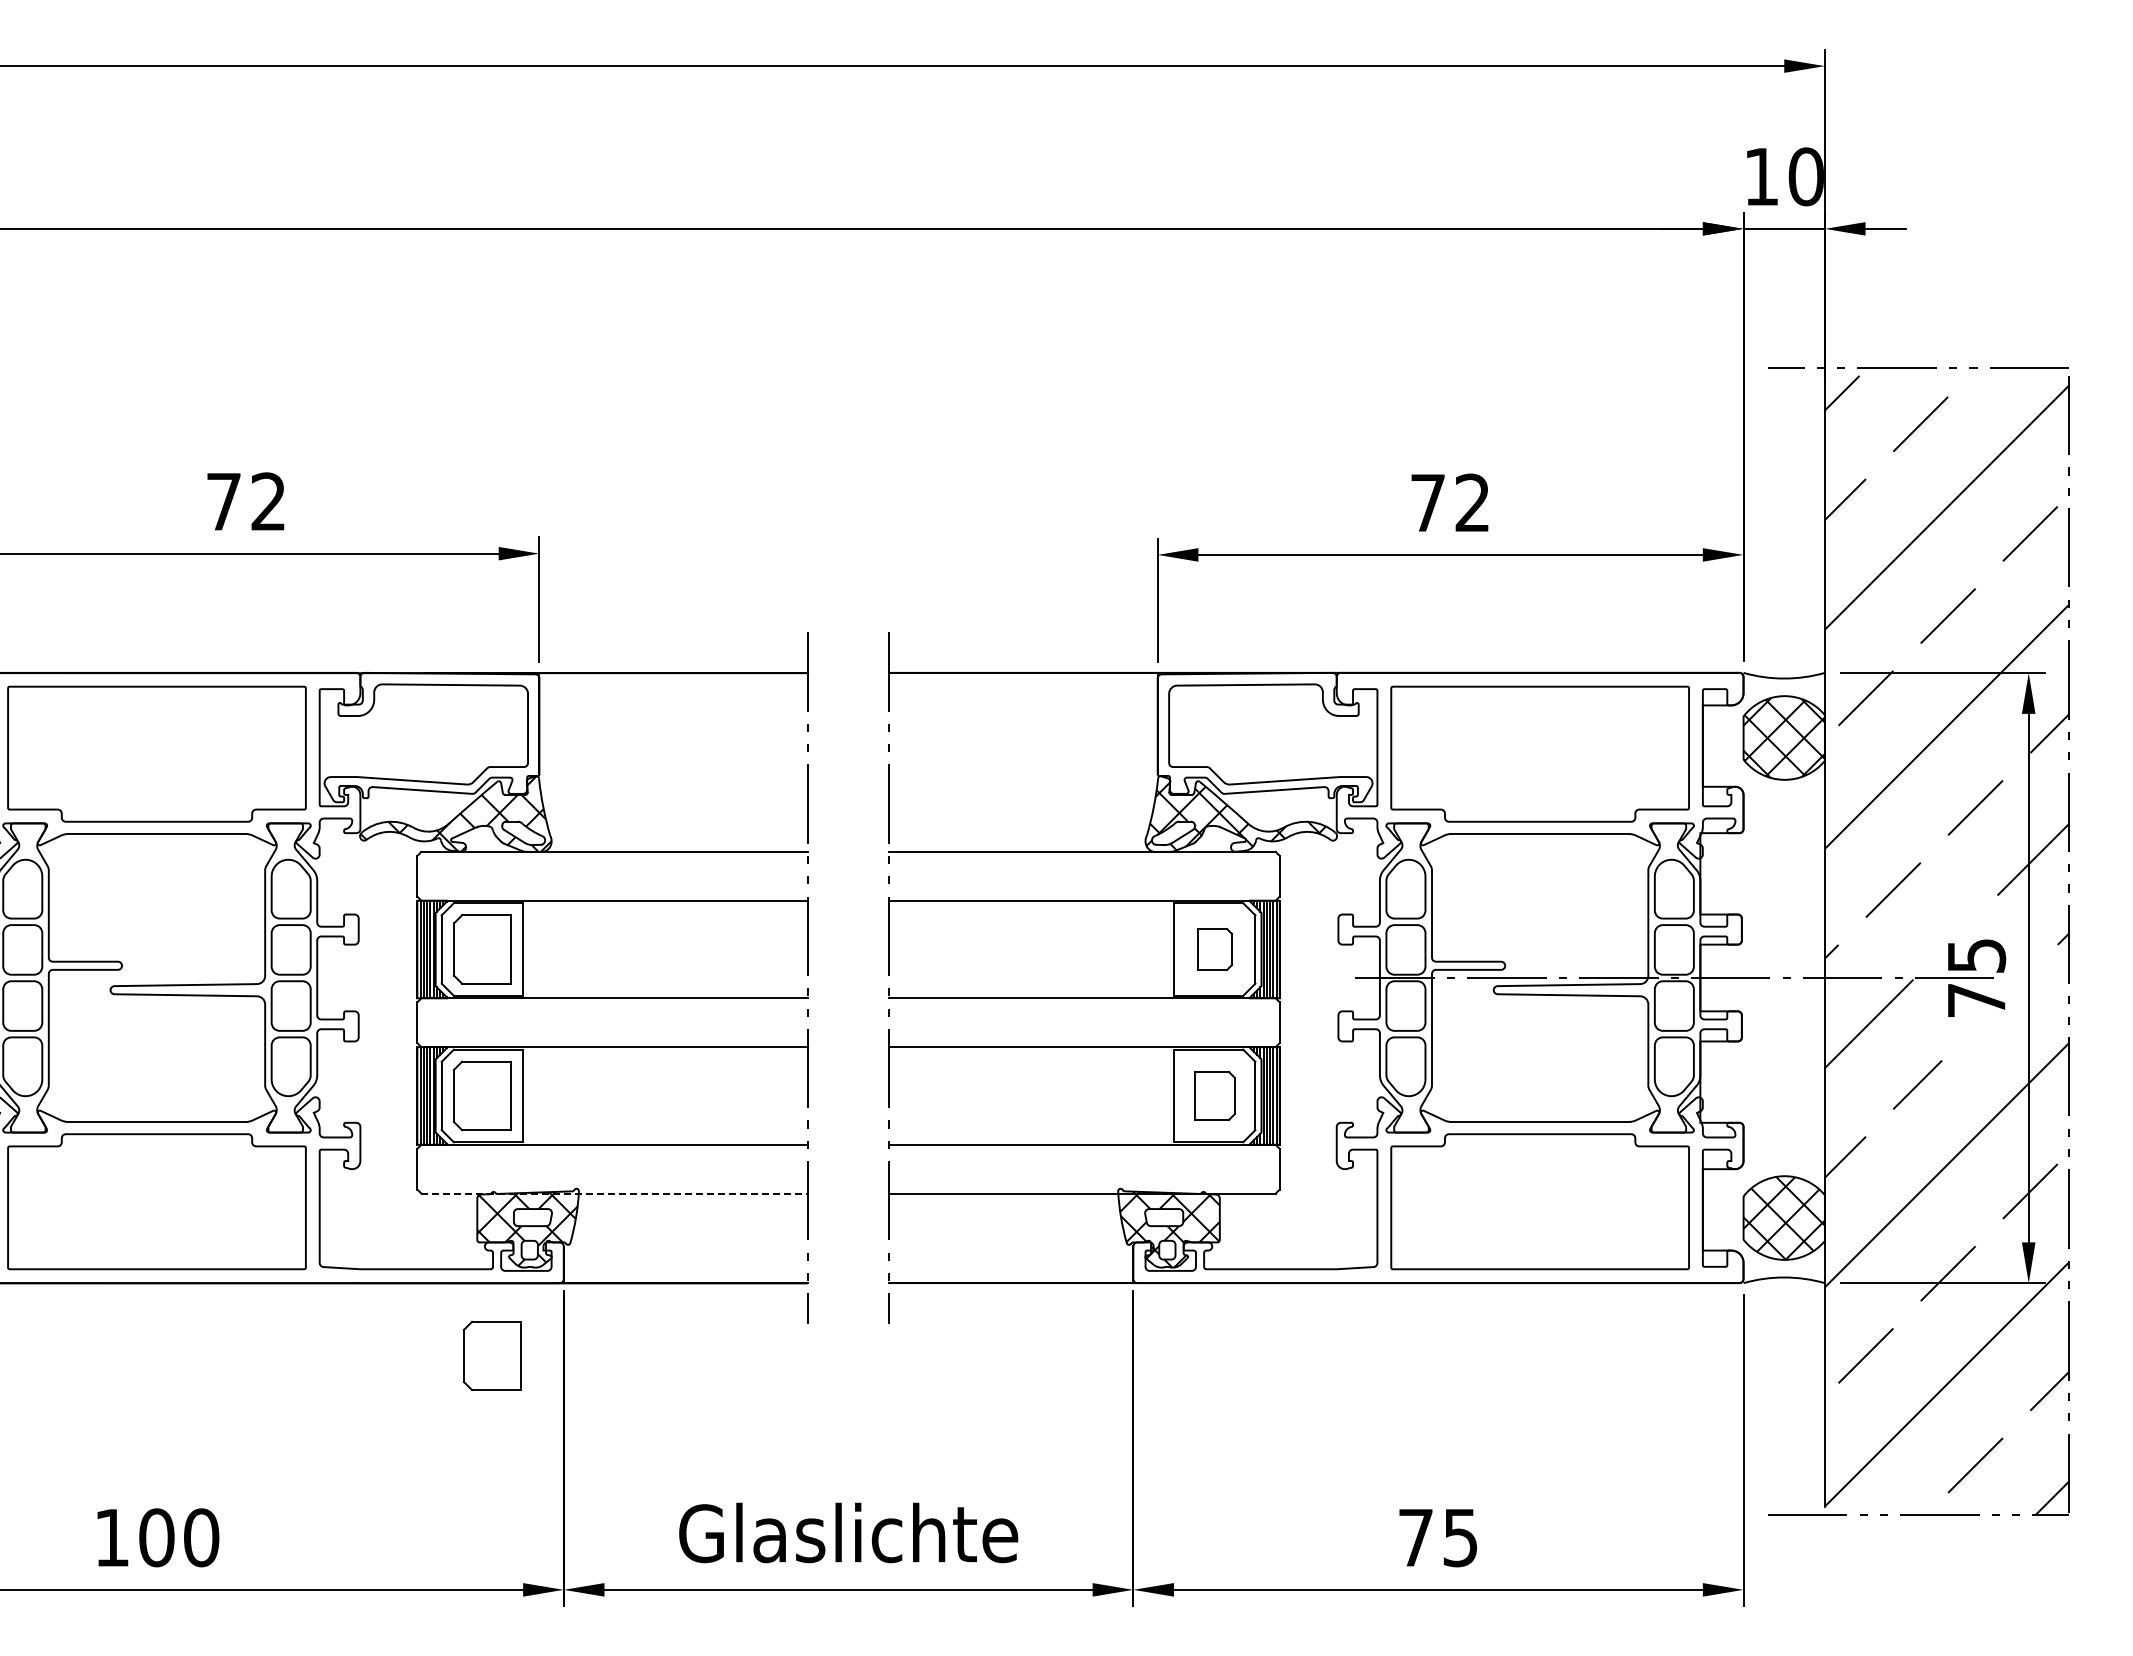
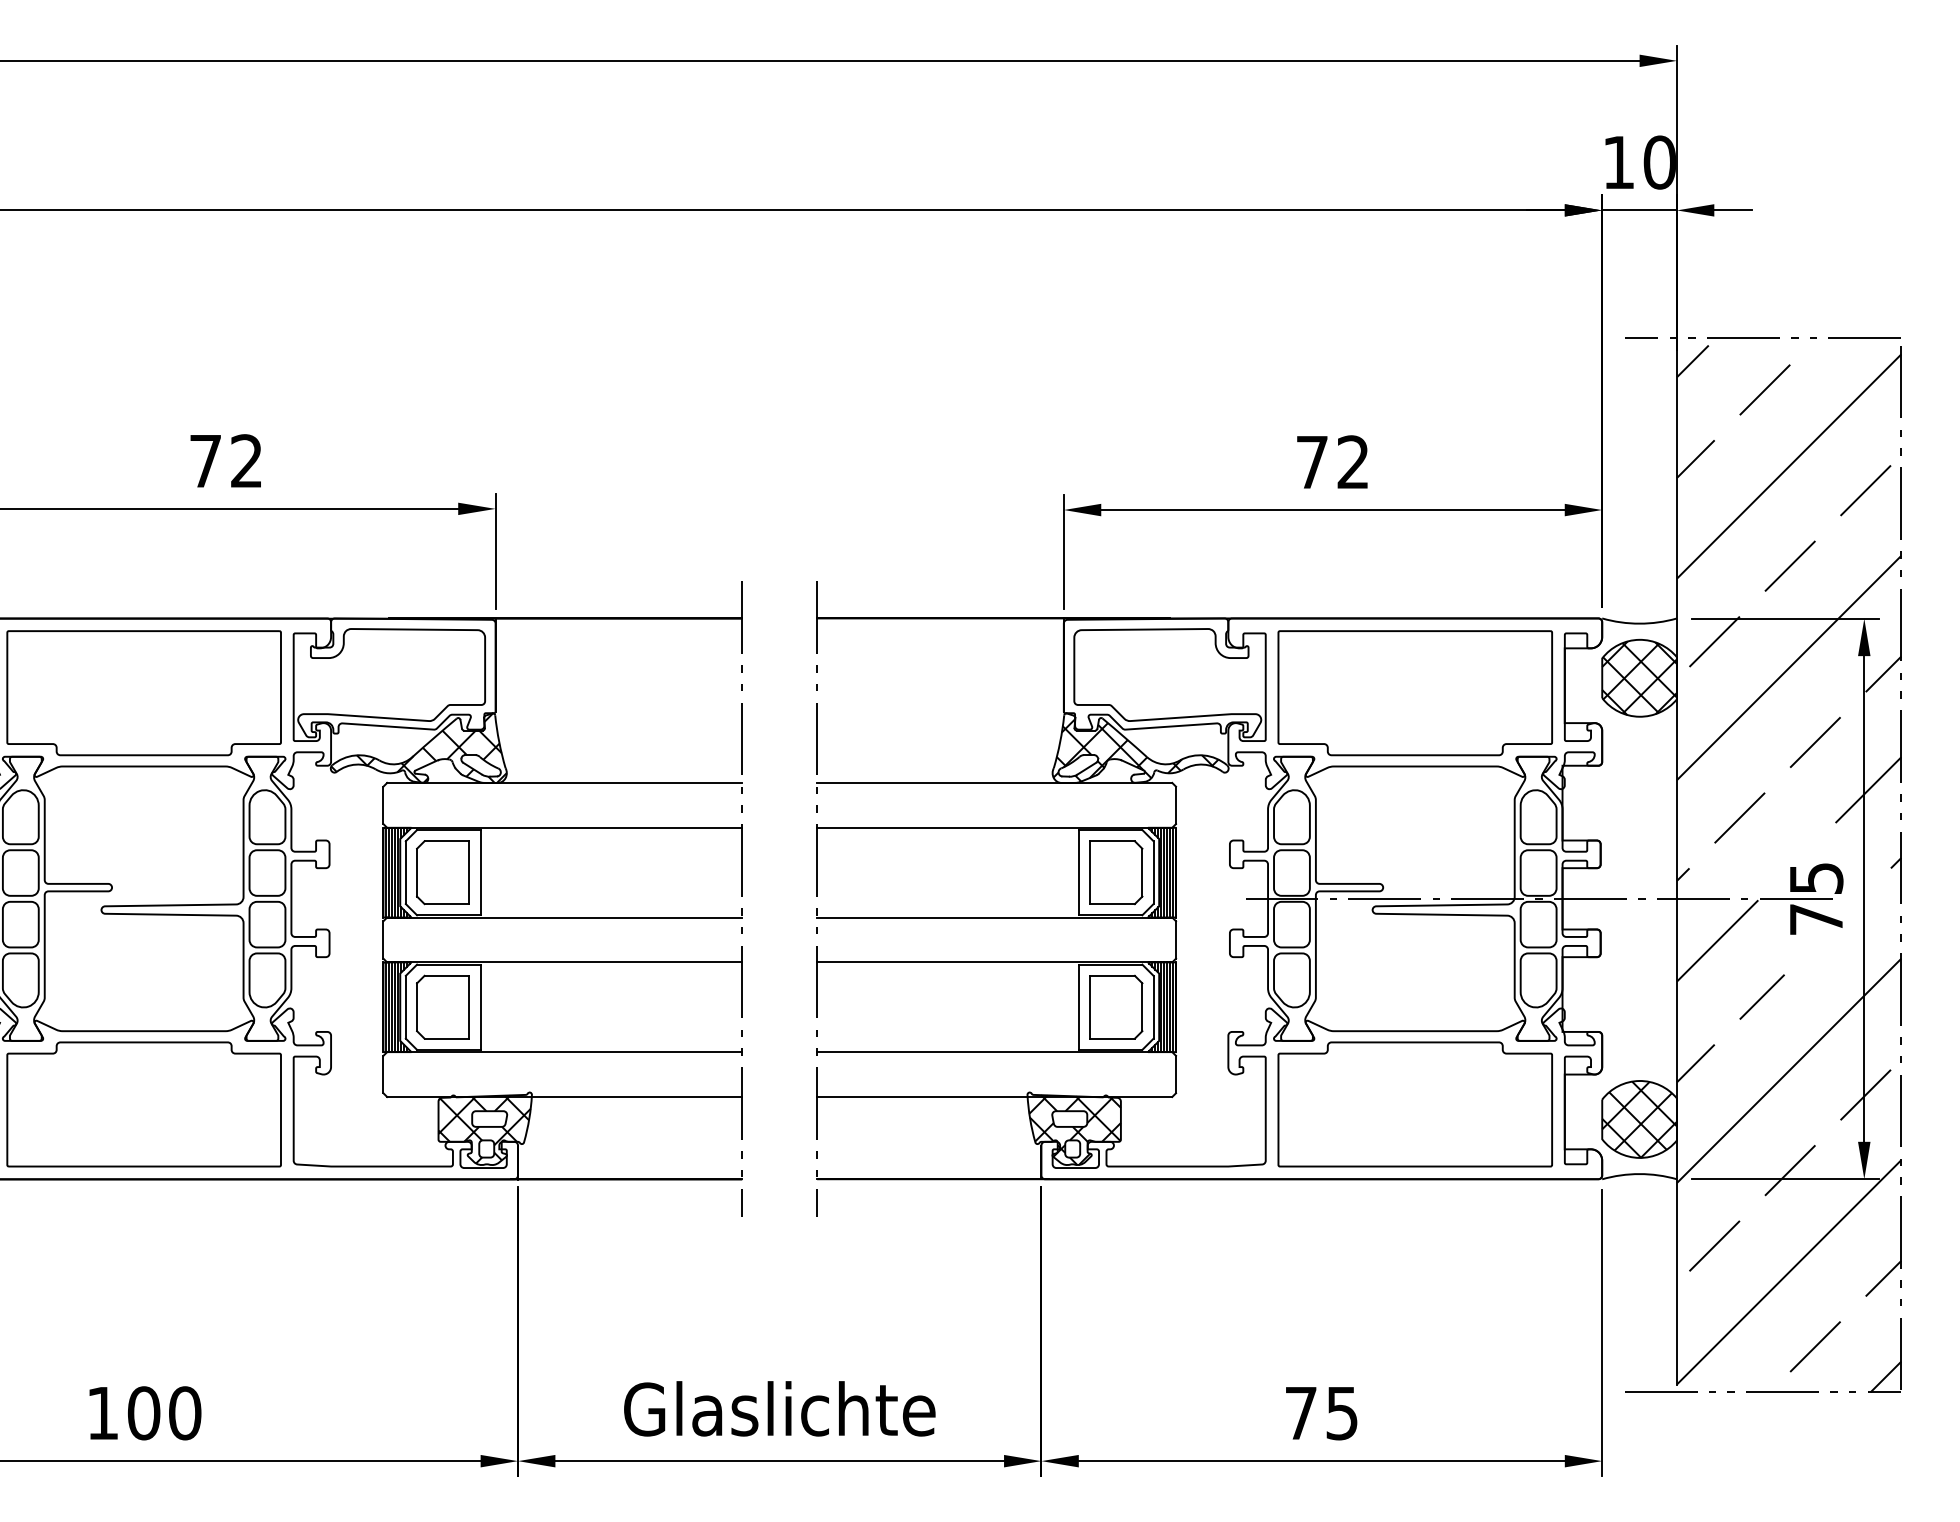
part: (1214, 949) -> (1116, 872), size x1.67
part: (1214, 1095) -> (1116, 1006), size x1.43
line: (615, 1193) -> (565, 1096), dashed -> solid
part: (492, 1355) -> (452, 1245), removed

